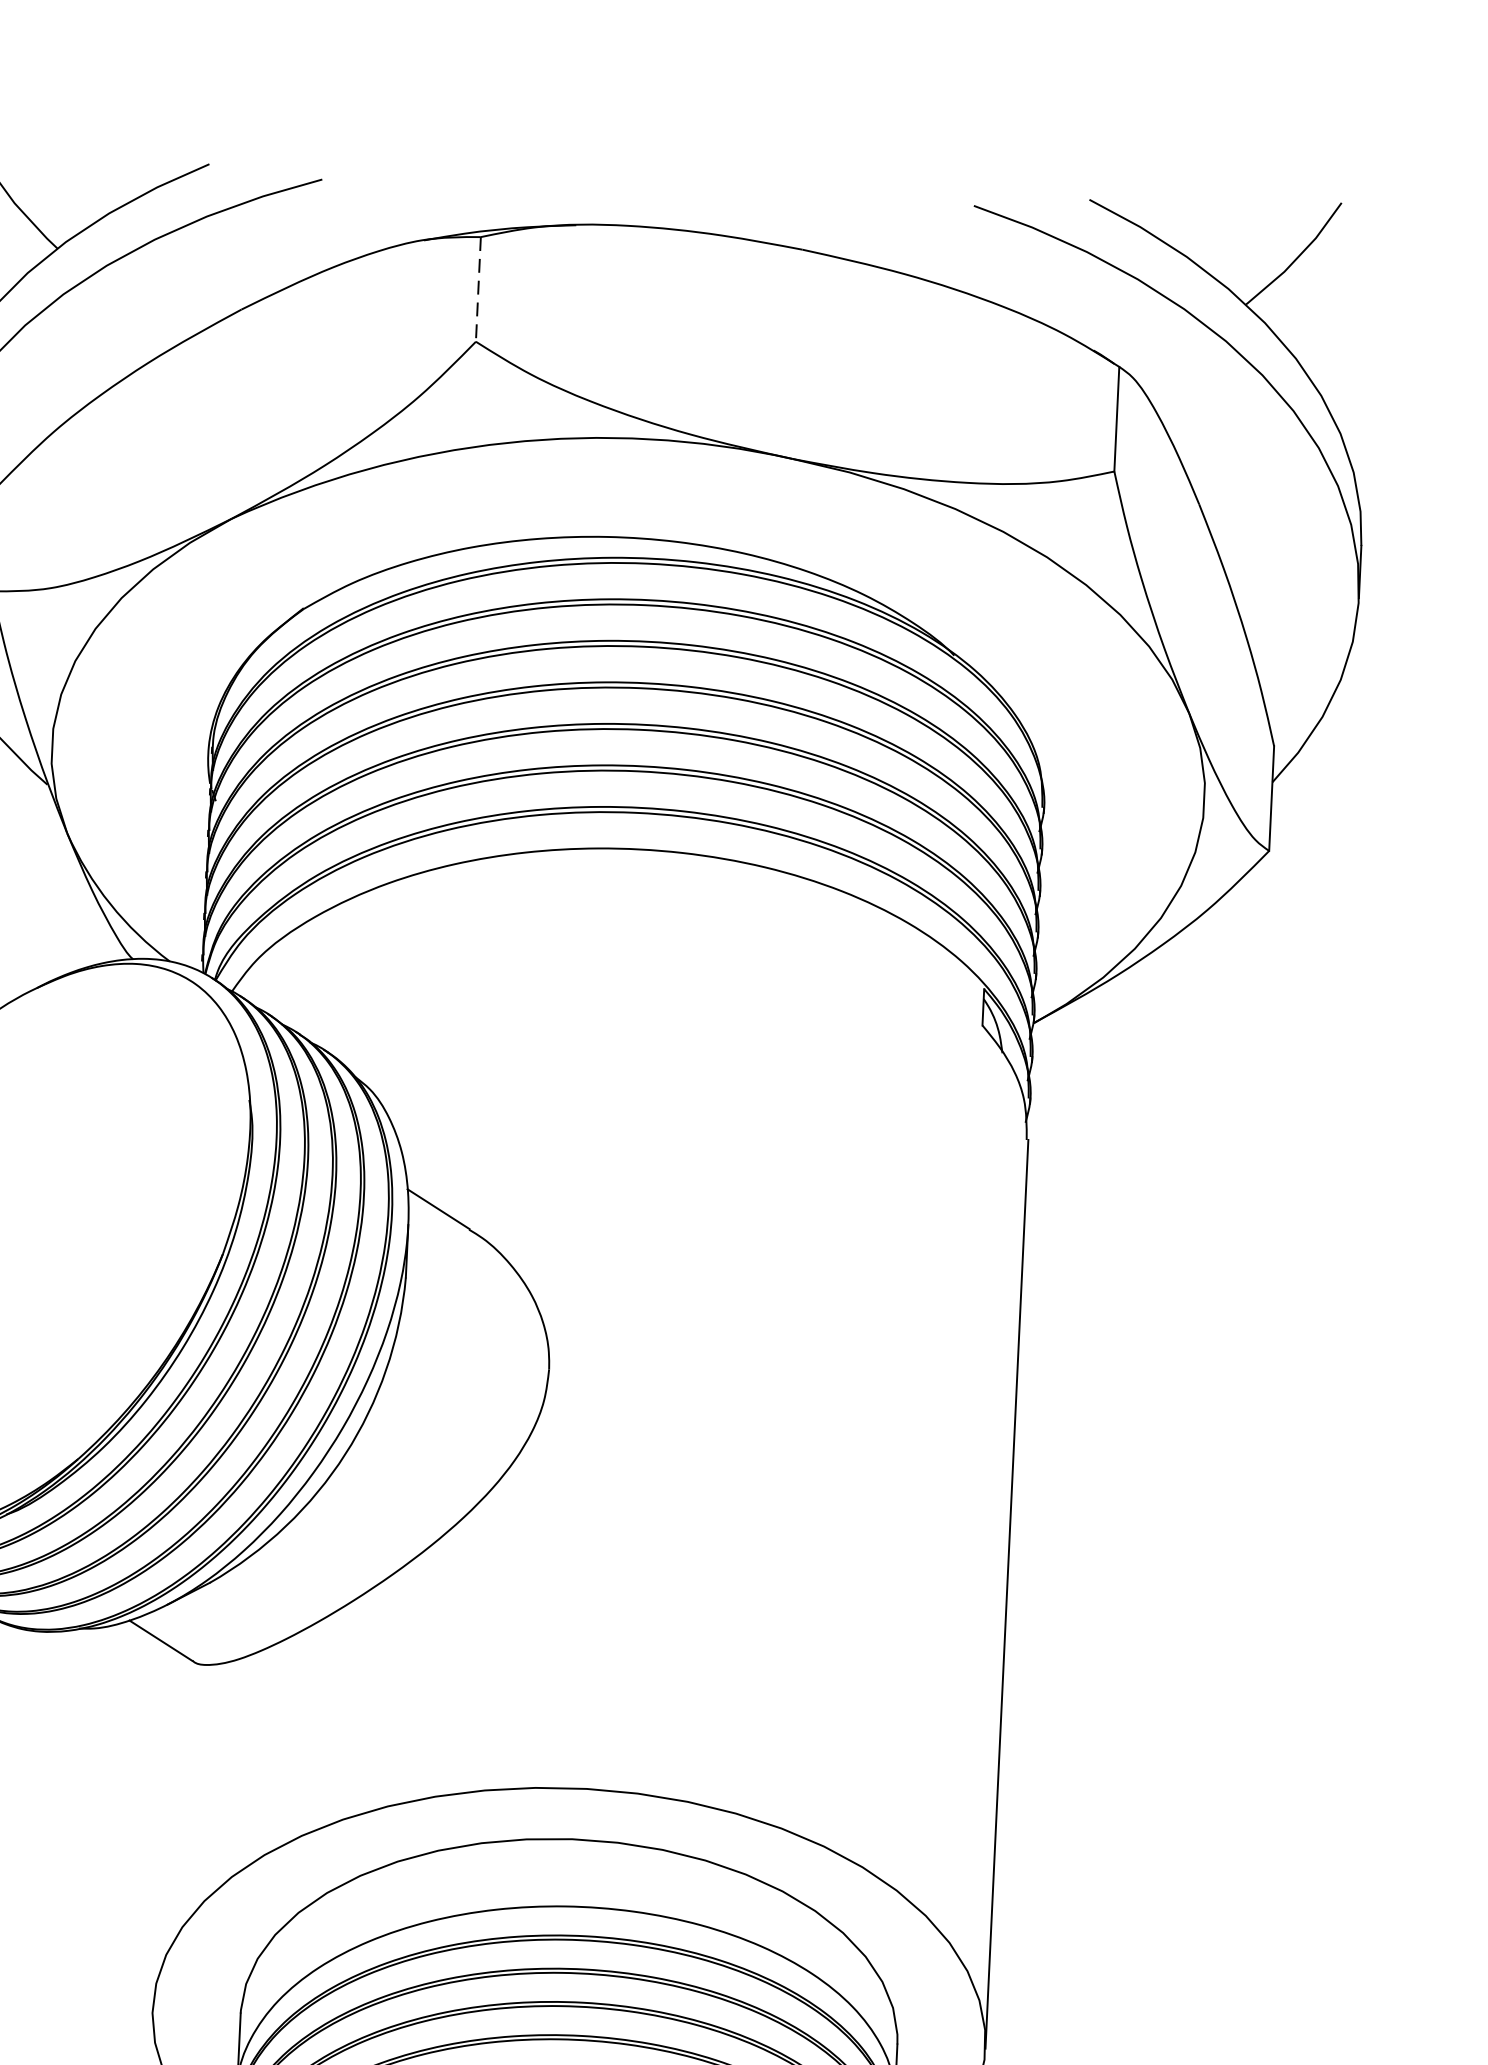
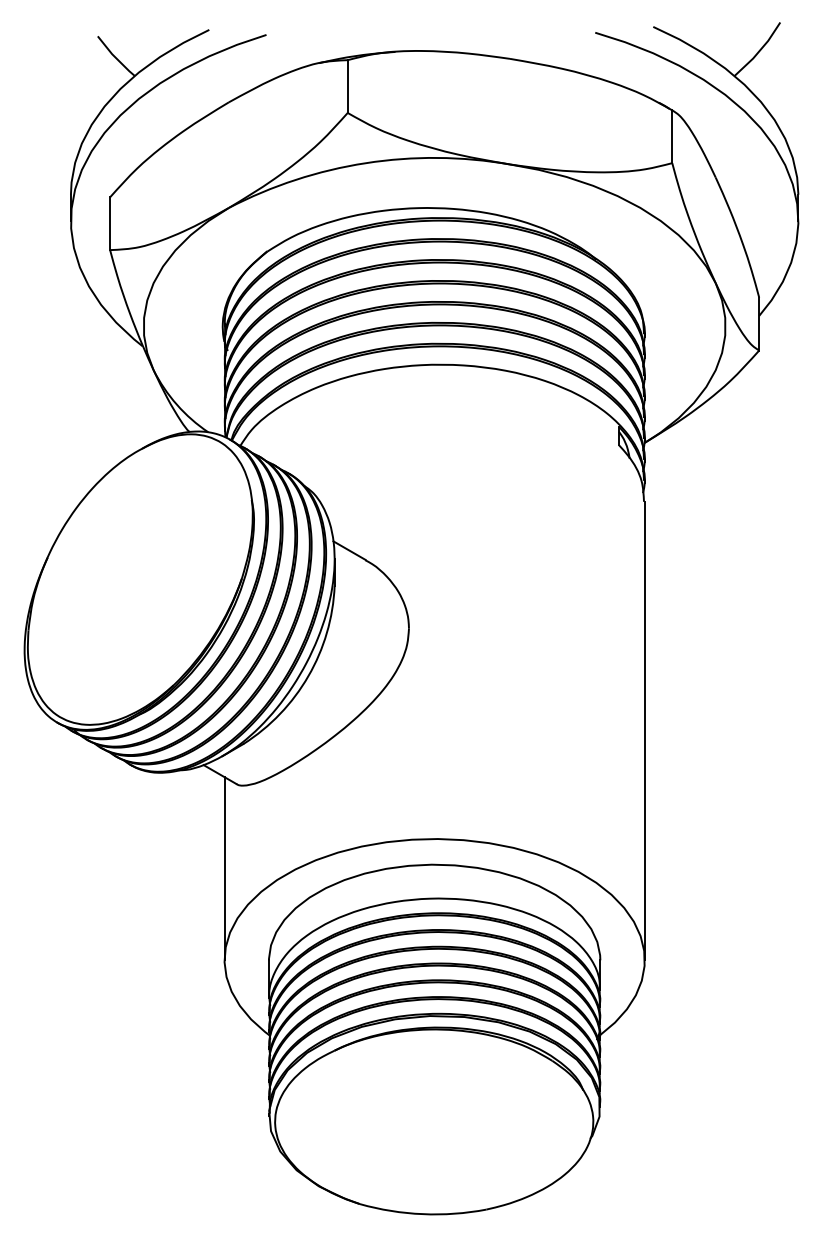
line: (477, 291) -> (347, 87), dashed -> solid
line: (161, 1827) -> (224, 868), added

